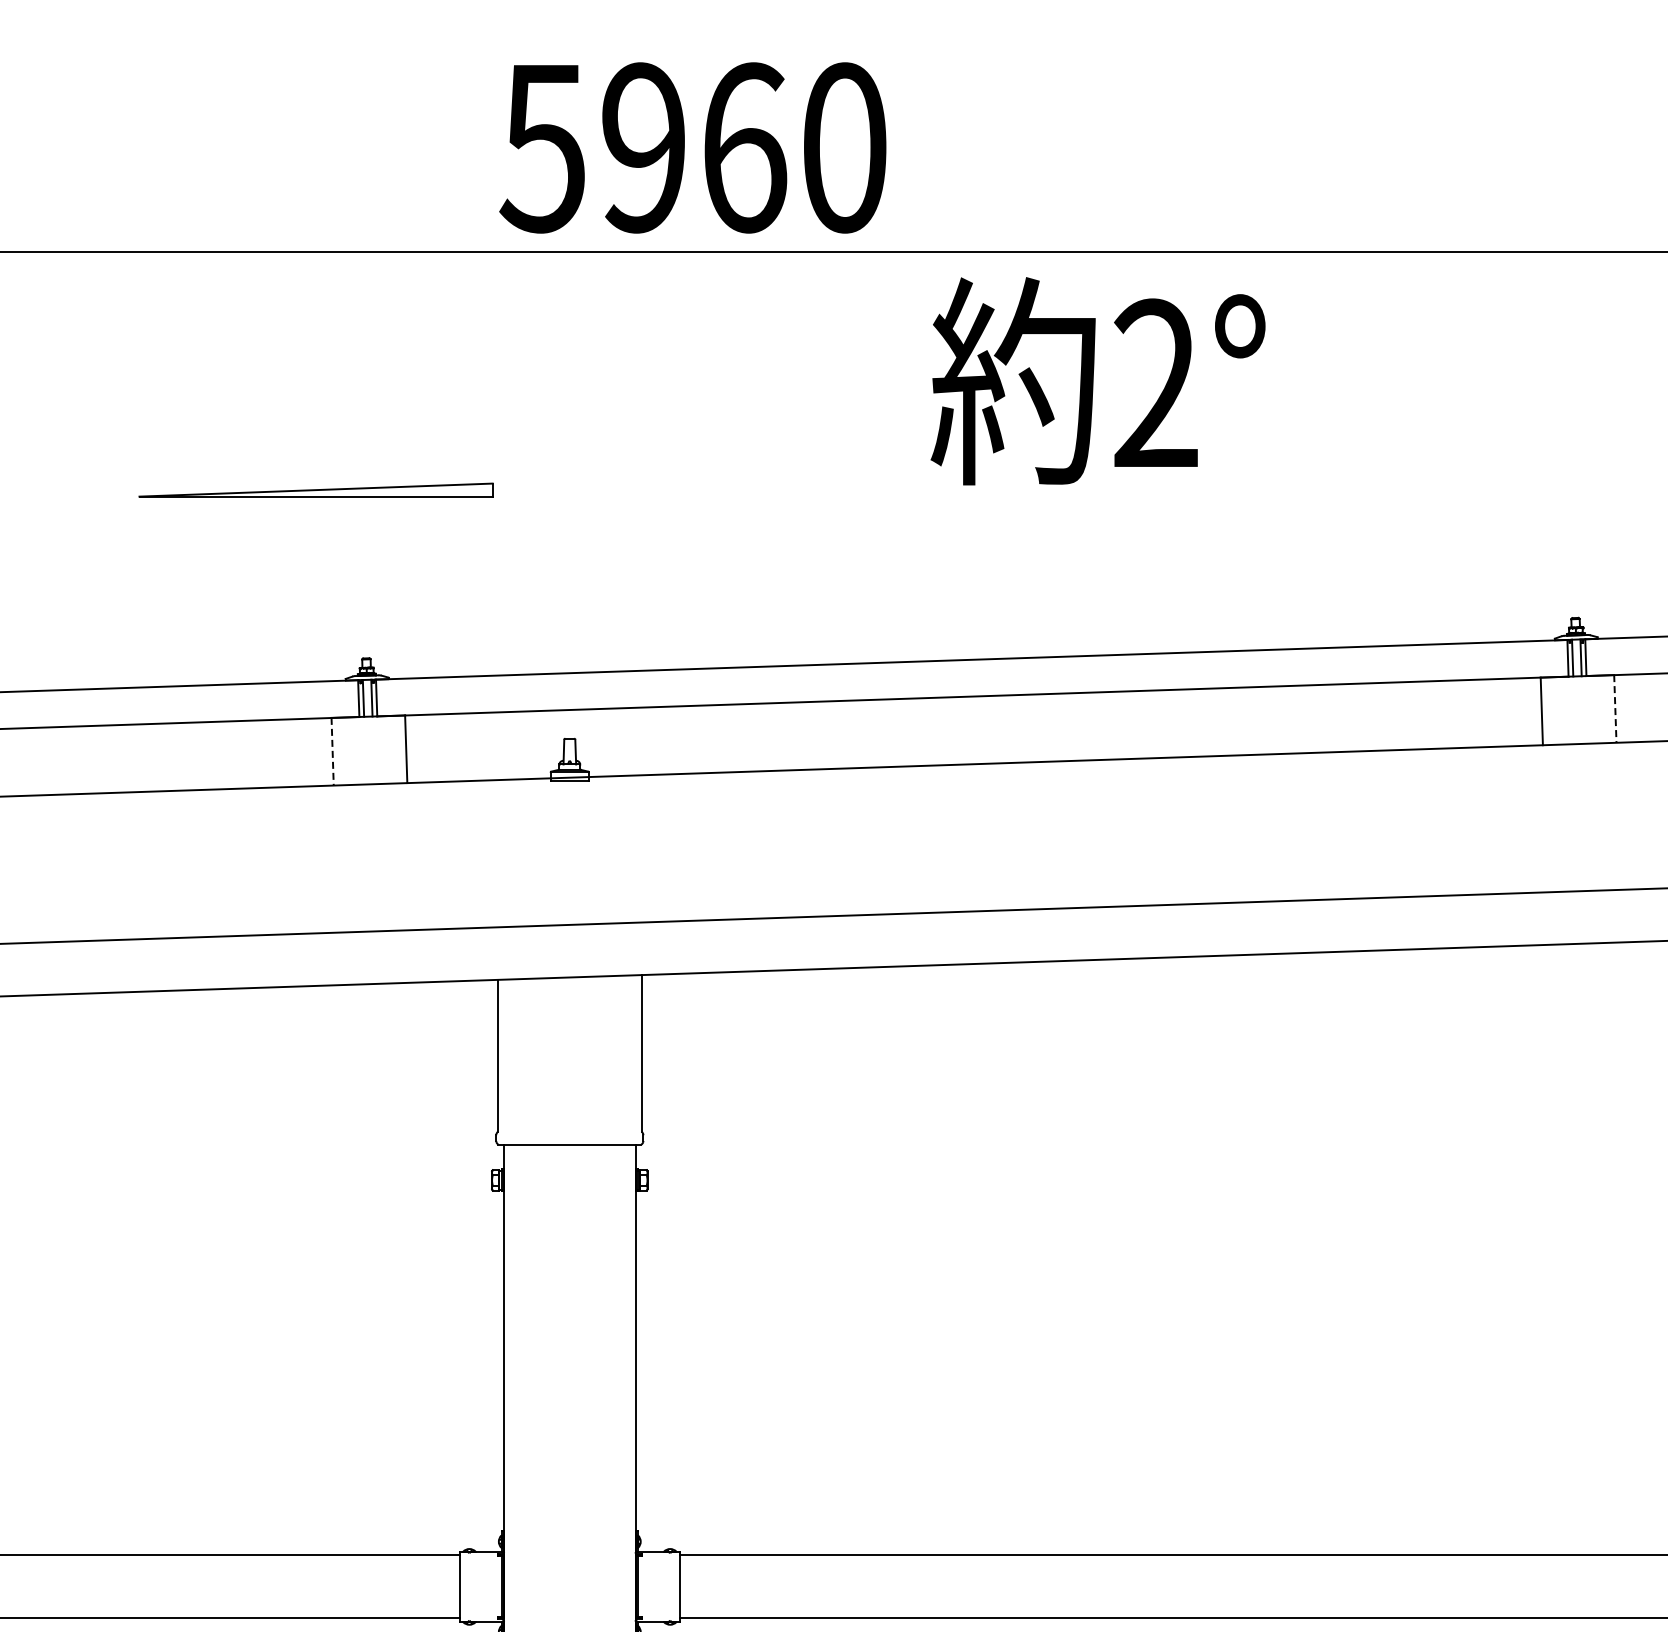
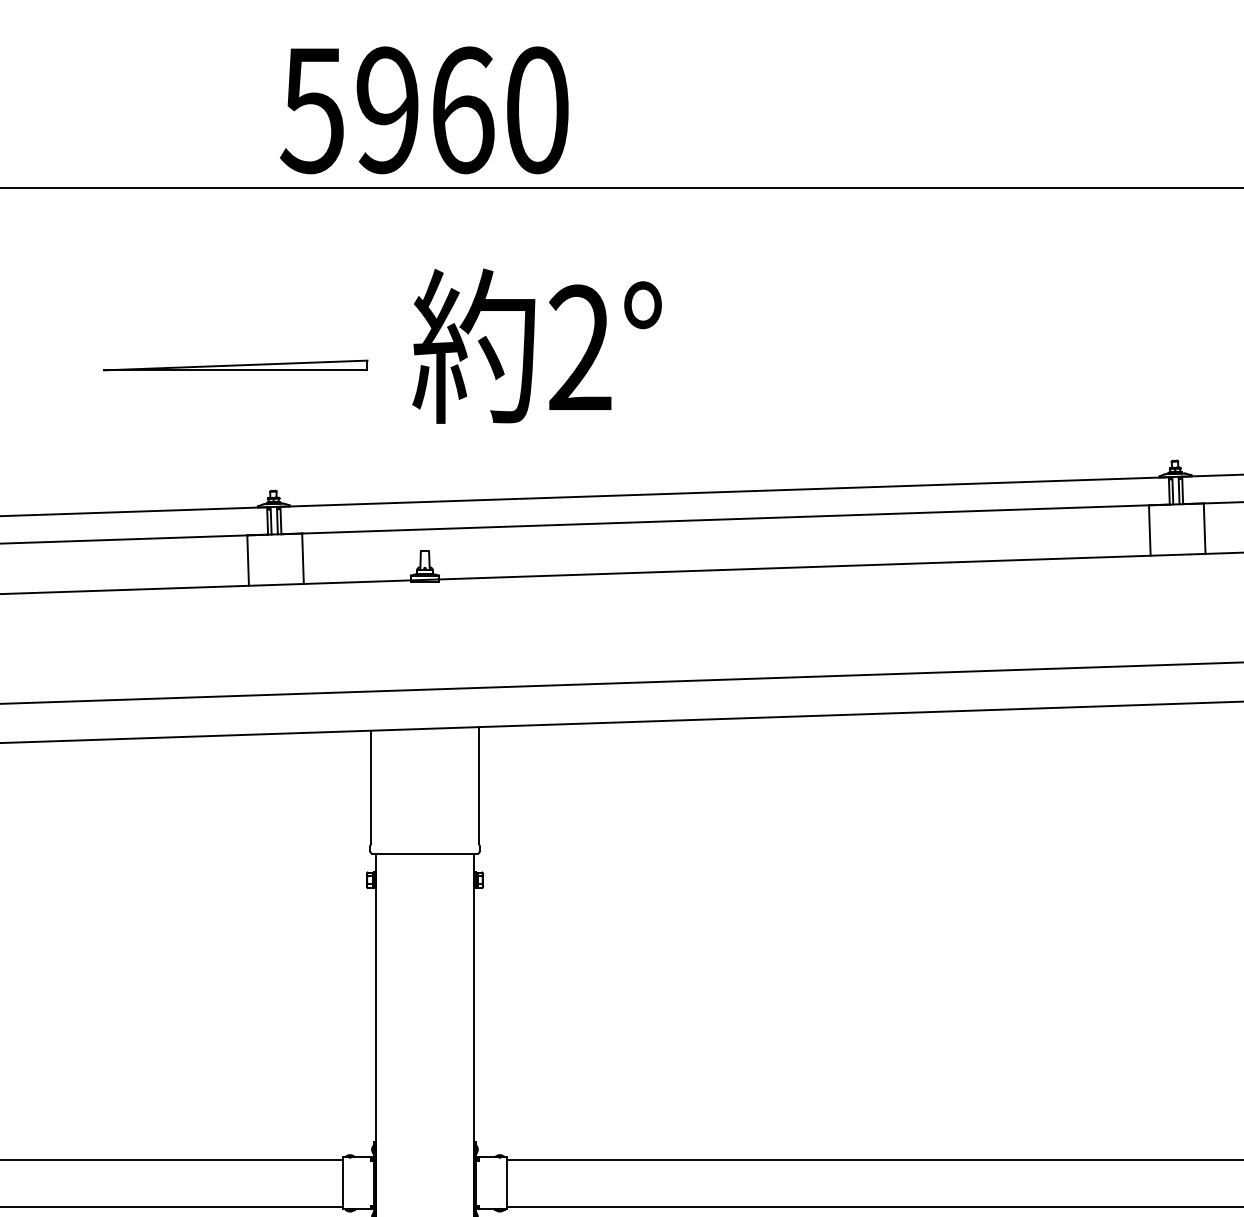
text: (692, 147) -> (424, 109), moved
text: (1097, 381) -> (536, 346), moved
line: (1615, 708) -> (1204, 528), dashed -> solid
line: (332, 751) -> (248, 560), dashed -> solid

